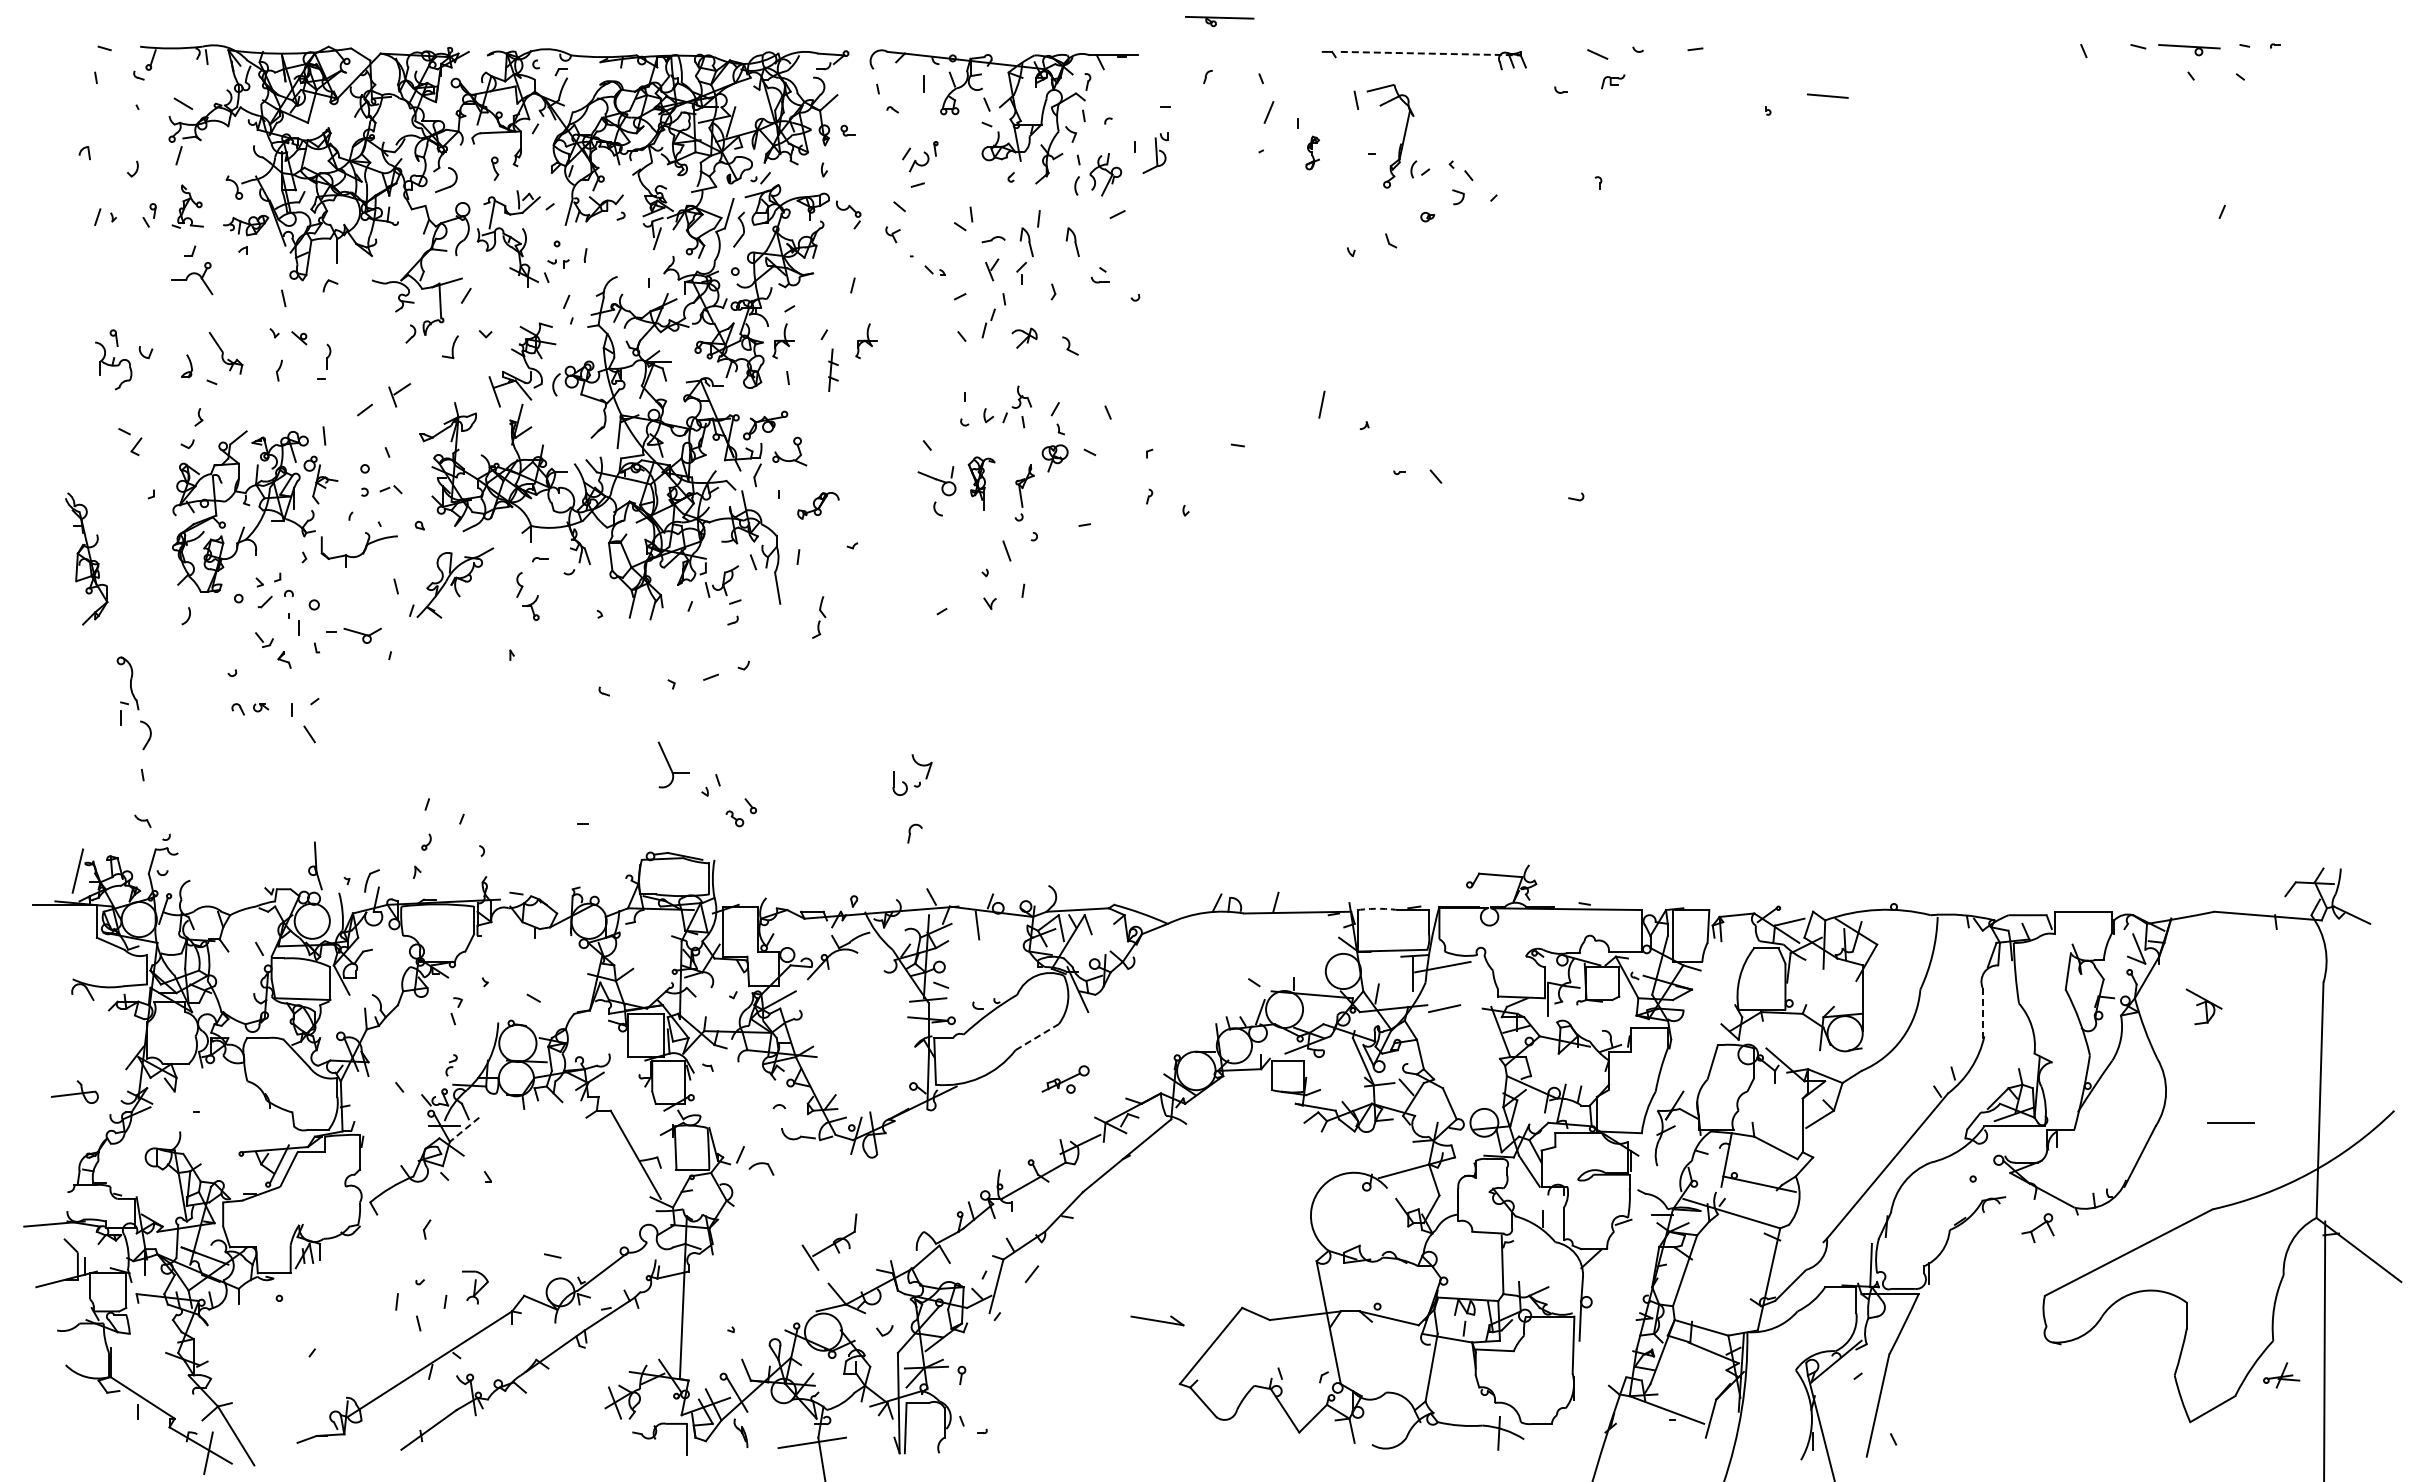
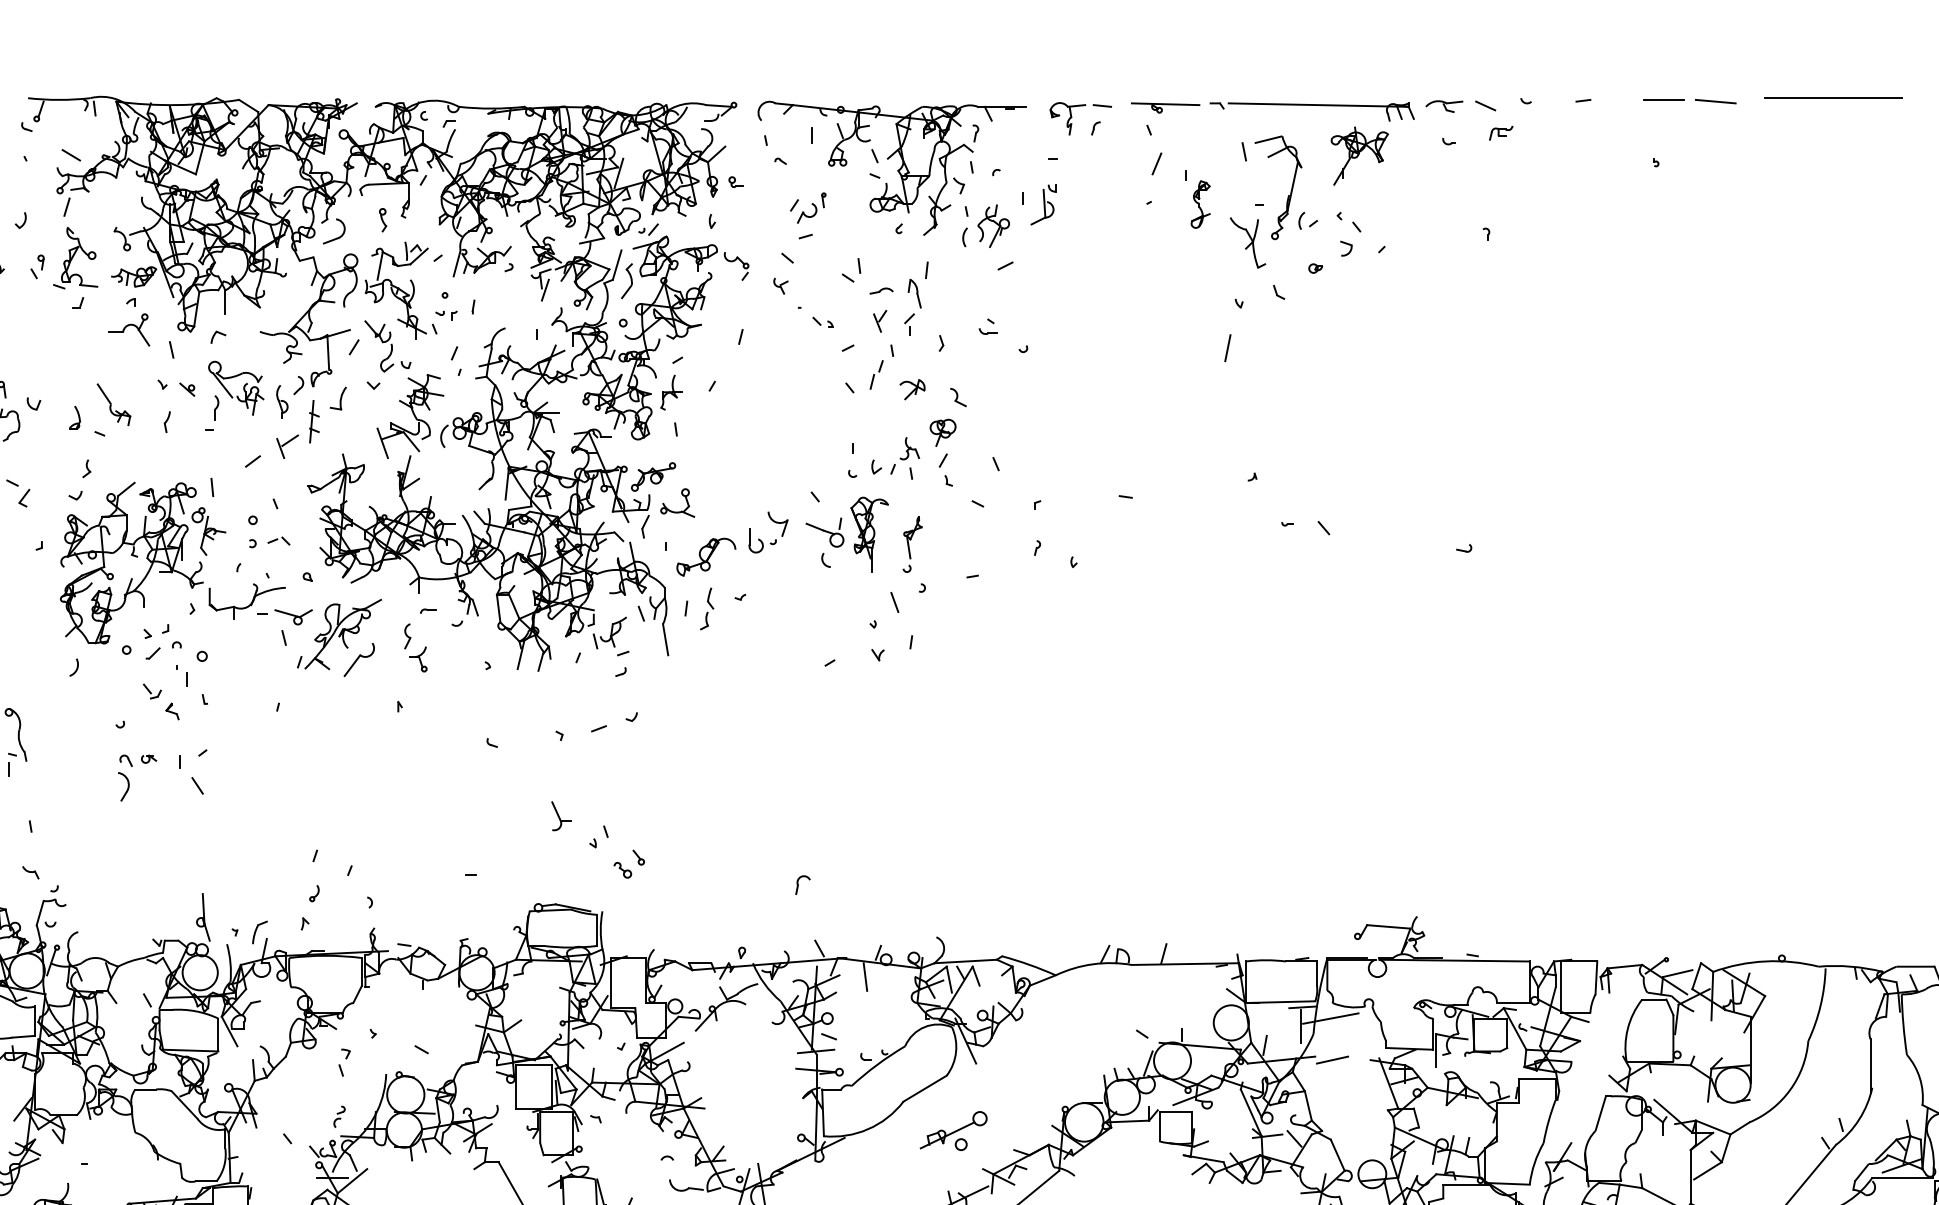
part: (1219, 21) -> (1165, 107), moved
line: (1945, 46) -> (1833, 97), added
line: (1775, 47) -> (1663, 98), added
line: (1430, 53) -> (1318, 104), dashed -> solid
part: (1556, 54) -> (1444, 105), added
part: (1184, 66) -> (1072, 117), added
line: (1827, 95) -> (1715, 100), moved
part: (1471, 104) -> (1359, 155), added
part: (1312, 152) -> (1200, 203), size x1.43
part: (1360, 191) -> (1248, 242), added
part: (187, 206) -> (75, 257), size x1.43
part: (1072, 241) -> (960, 292), removed
part: (192, 278) -> (129, 329), moved
part: (499, 294) -> (387, 345), added
part: (355, 336) -> (243, 387), added
part: (866, 341) -> (754, 392), removed
part: (394, 350) -> (282, 401), added
part: (833, 369) -> (314, 420), moved
line: (1321, 404) -> (1227, 347), moved
part: (1054, 458) -> (942, 432), moved
part: (981, 483) -> (869, 534), size x1.43
part: (818, 505) -> (706, 556), size x1.43
part: (470, 608) -> (358, 659), added
part: (819, 617) -> (707, 608), moved
part: (353, 635) -> (284, 616), moved
part: (145, 735) -> (123, 786), moved
part: (673, 764) -> (561, 815), size x0.62
part: (904, 781) -> (760, 538), moved
arc: (1378, 908) -> (1266, 959), dashed -> solid
line: (1982, 1014) -> (1870, 1065), dashed -> solid
line: (1037, 1036) -> (925, 1087), dashed -> solid
part: (1065, 1079) -> (953, 1130), size x1.43
line: (464, 1130) -> (352, 1181), dashed -> solid

